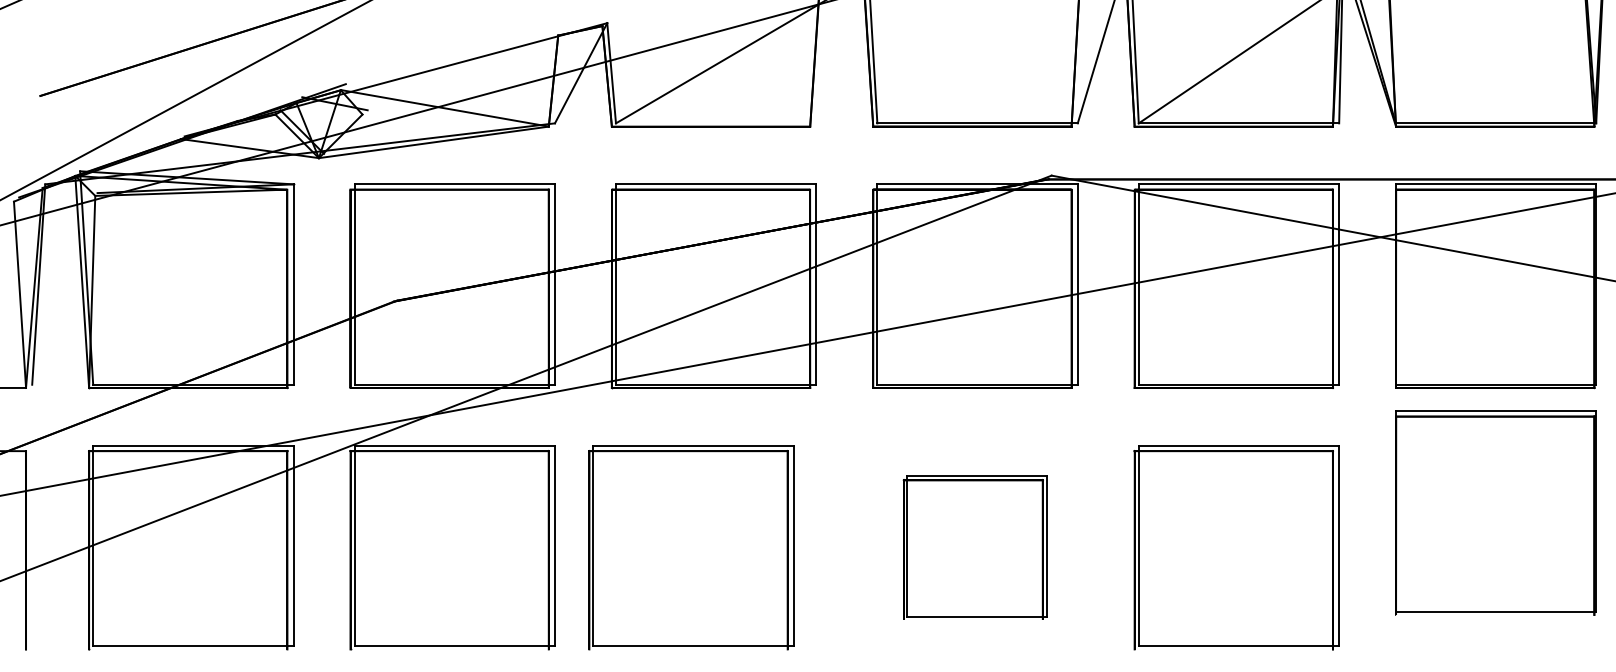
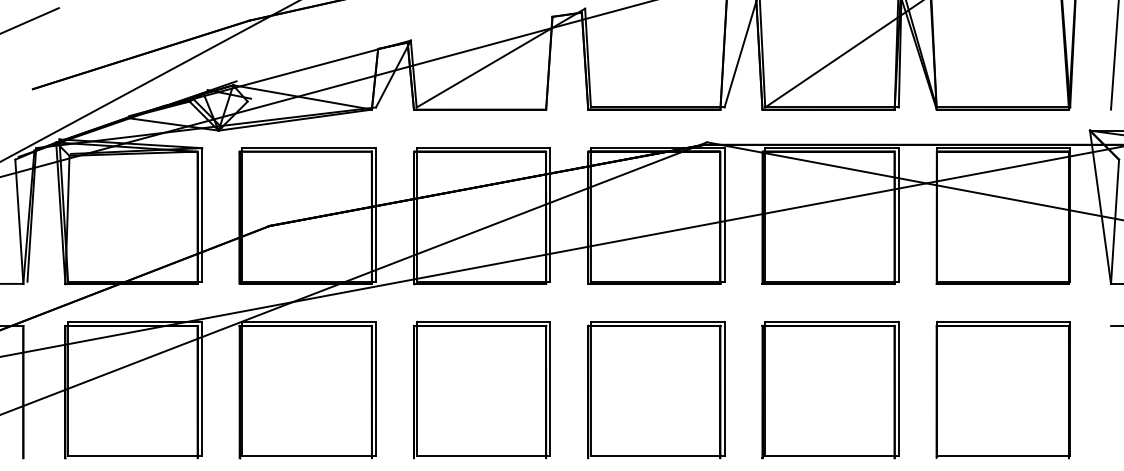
part: (1494, 513) -> (1002, 390), moved
part: (690, 547) -> (481, 390), moved
part: (975, 547) -> (656, 390), size x1.43

